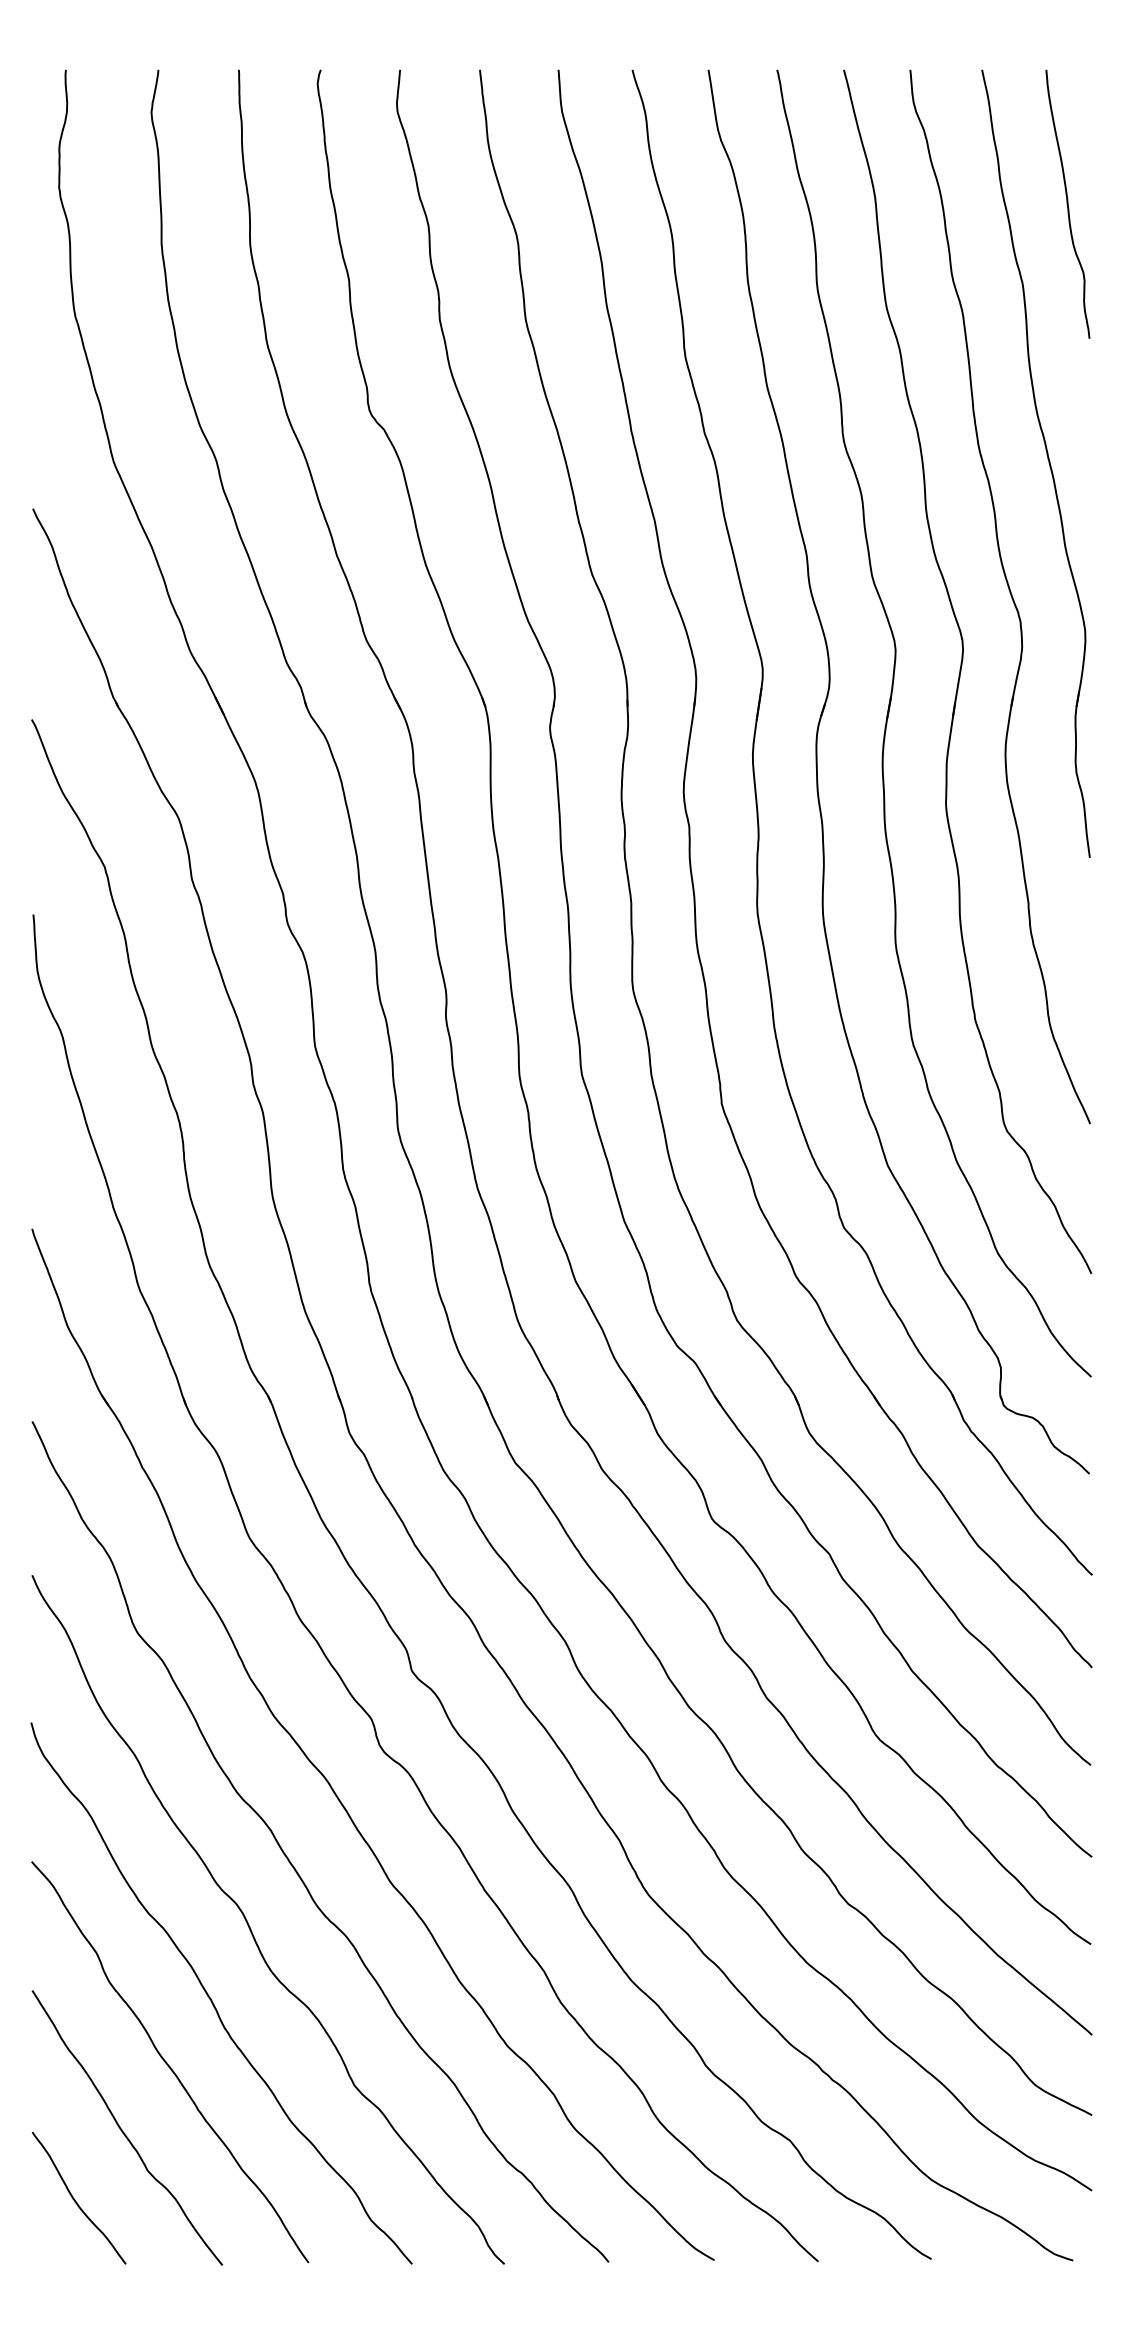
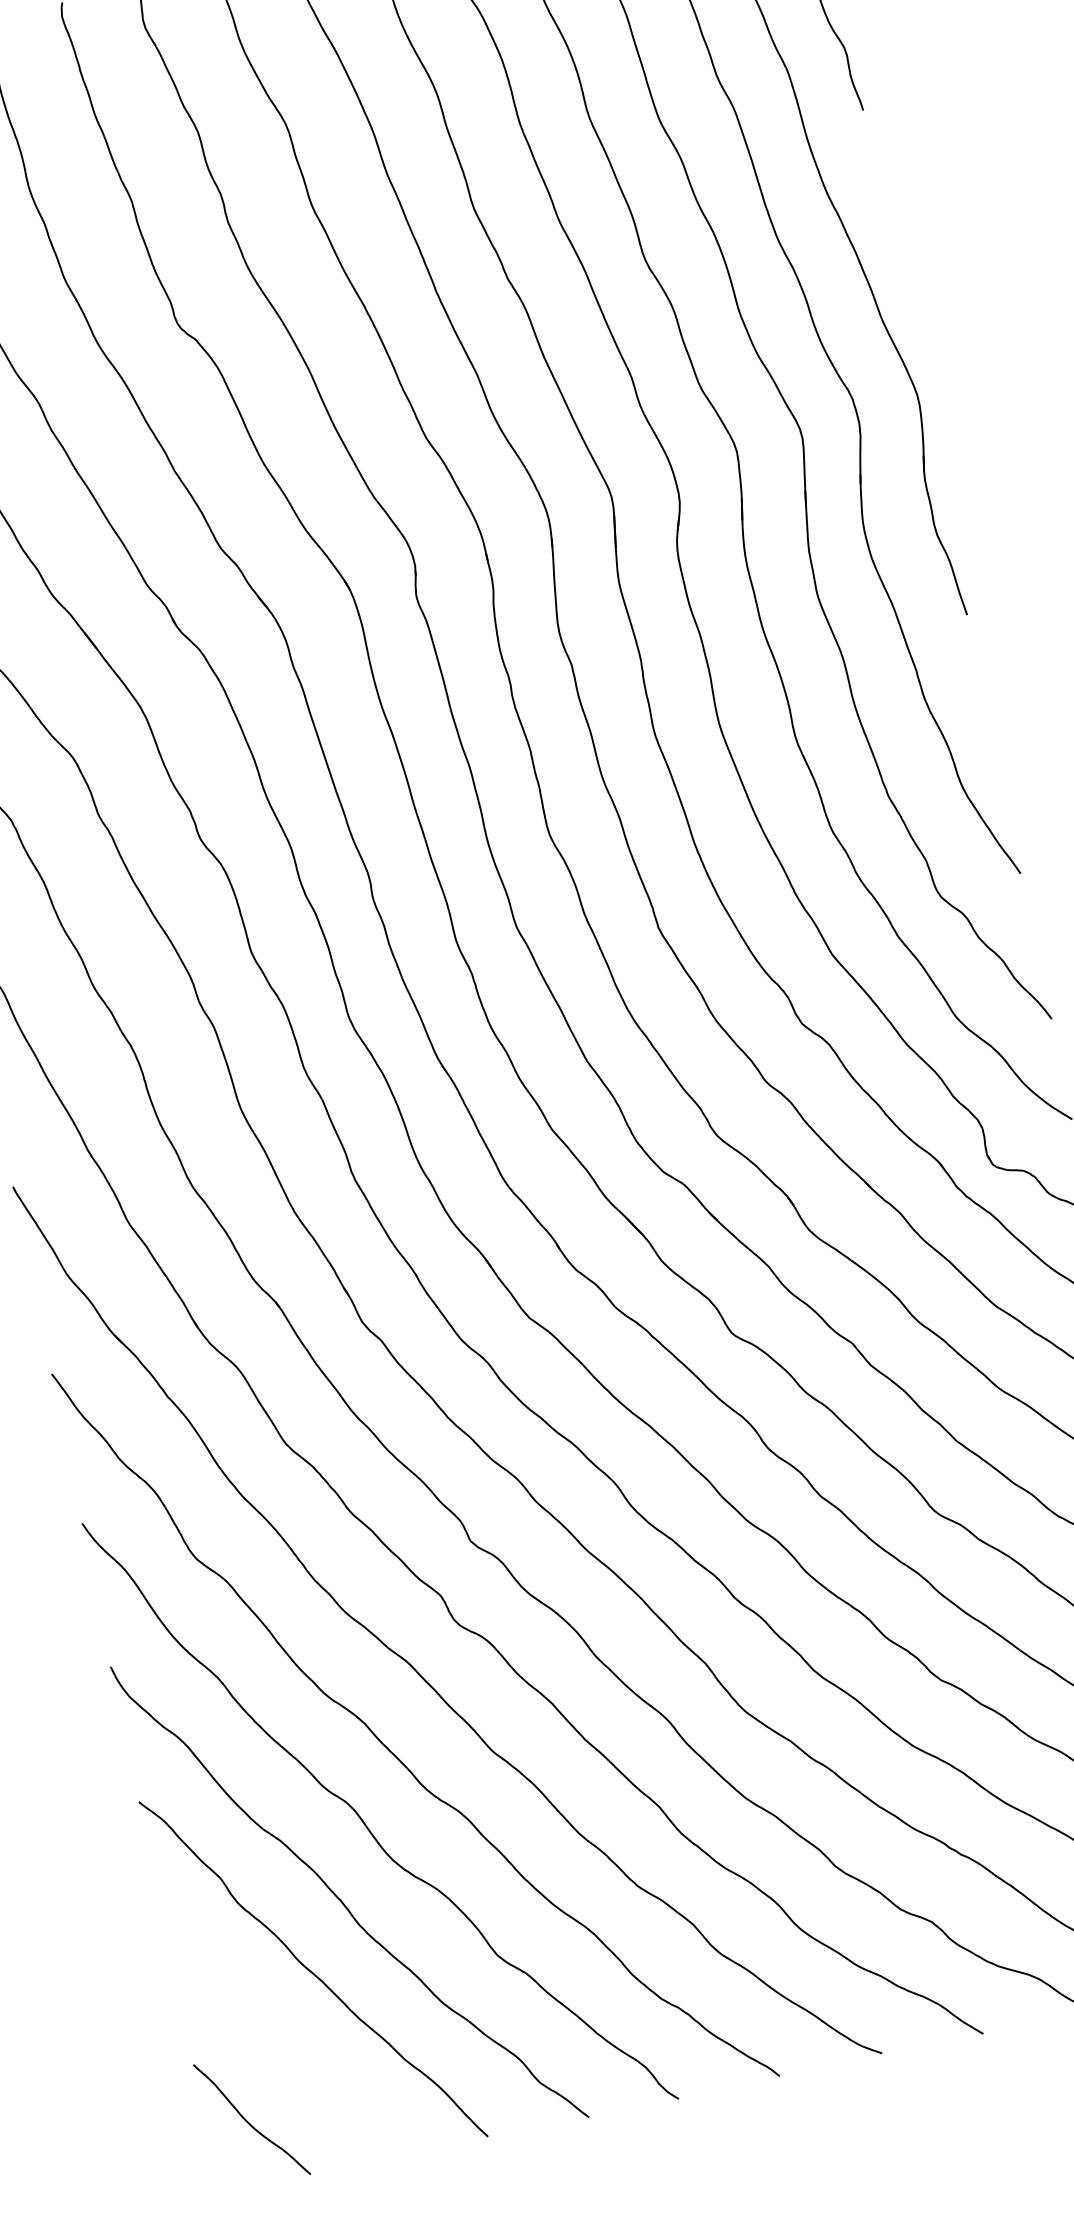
curve: (122, 2129) -> (280, 2044), removed

